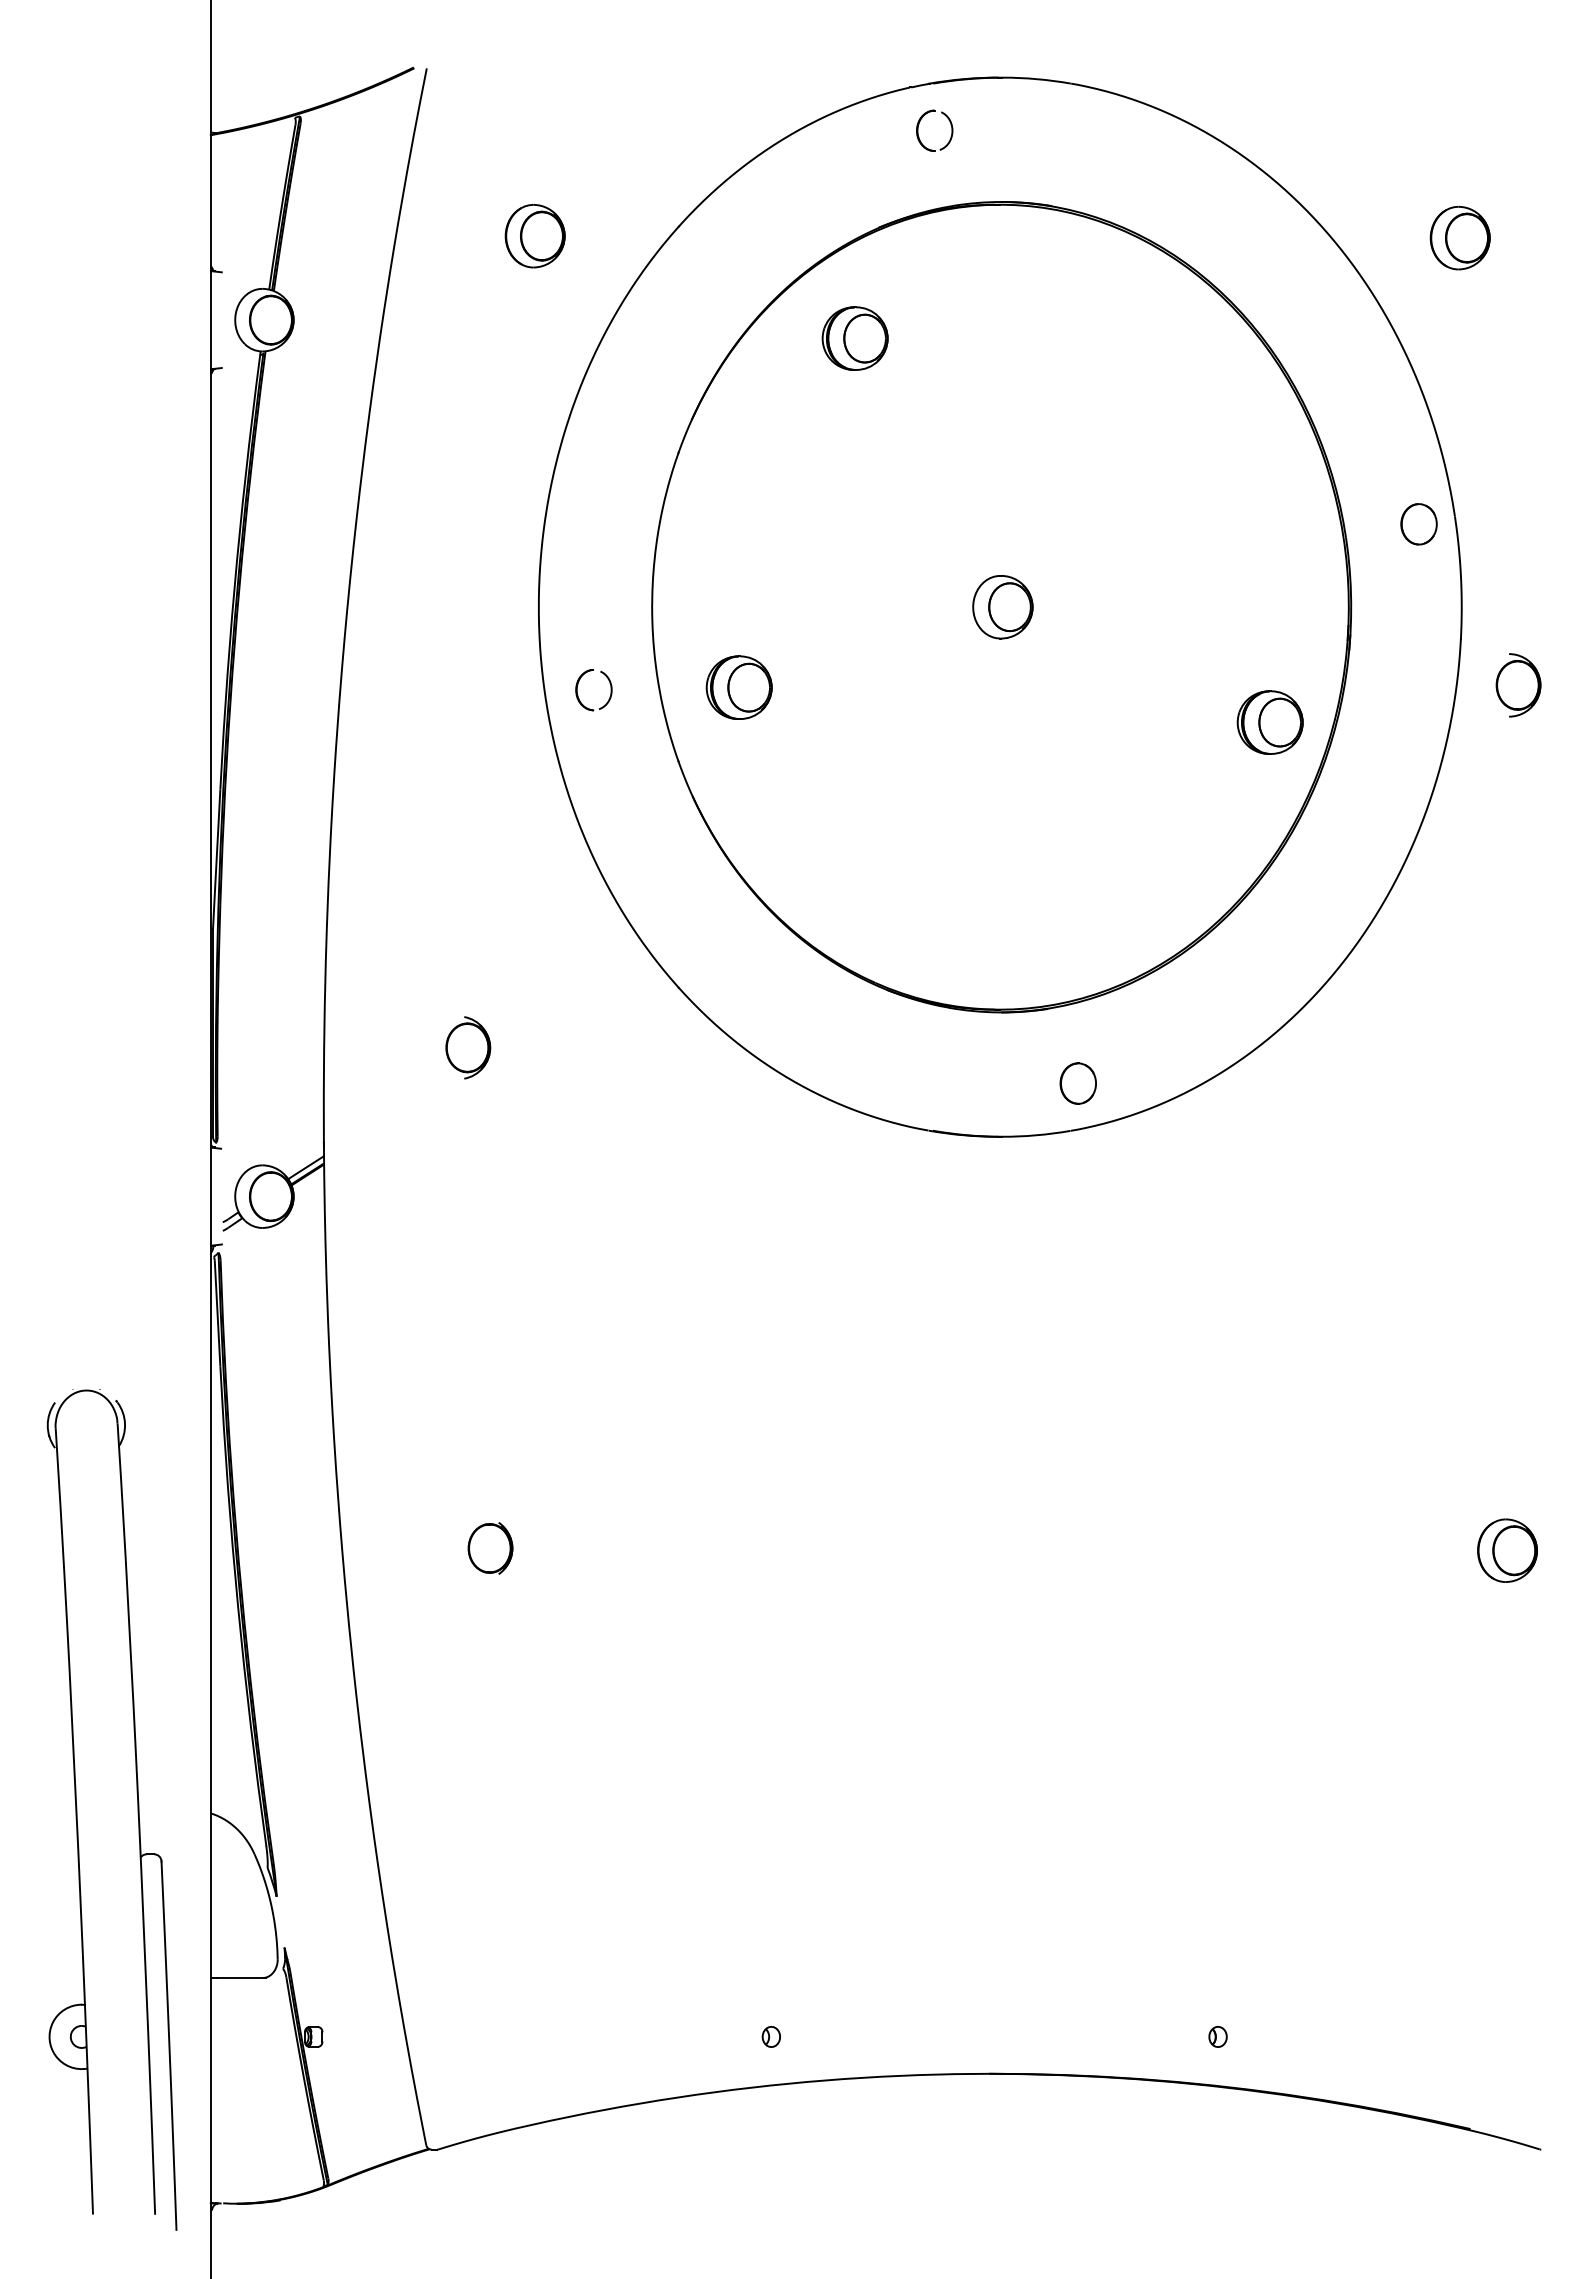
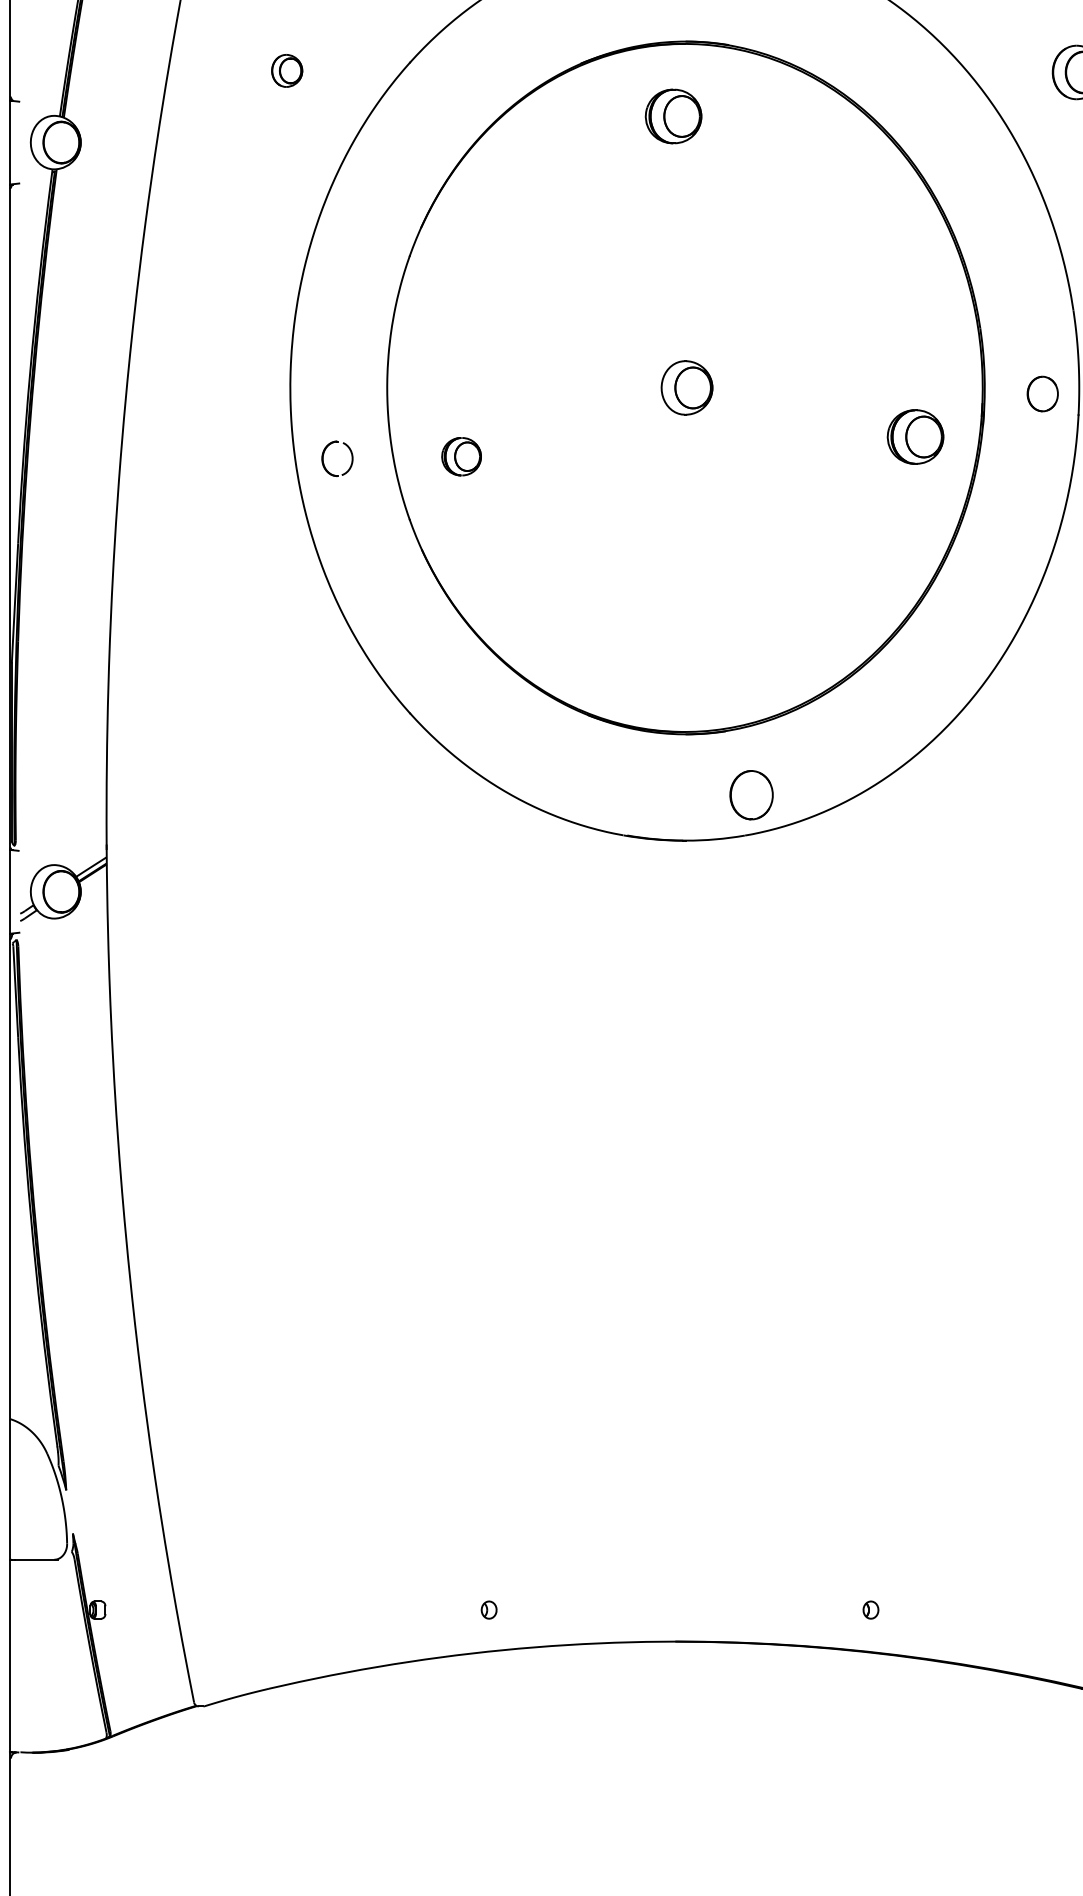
part: (534, 236) -> (286, 71), size x0.6
part: (854, 338) -> (673, 116), moved
part: (1418, 524) -> (1042, 394), moved
part: (738, 687) -> (461, 456), size x0.7
part: (1269, 722) -> (914, 436), moved
part: (468, 1047) -> (230, 764), removed
part: (1077, 1083) -> (750, 795), size x1.4
part: (490, 1548) -> (249, 1192), removed

